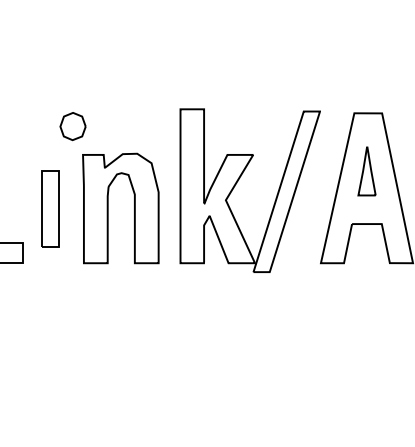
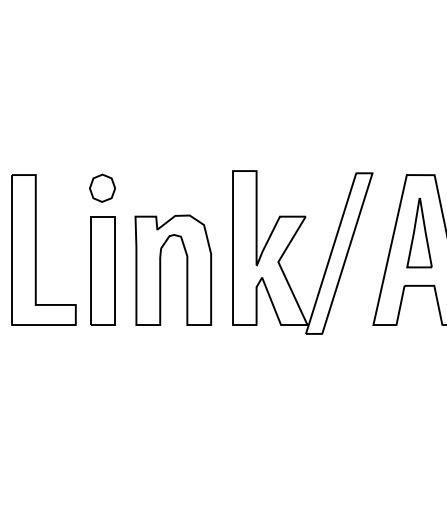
part: (73, 125) -> (102, 187), moved
part: (367, 171) -> (419, 233), size x1.43
part: (50, 208) -> (102, 270), size x1.43

